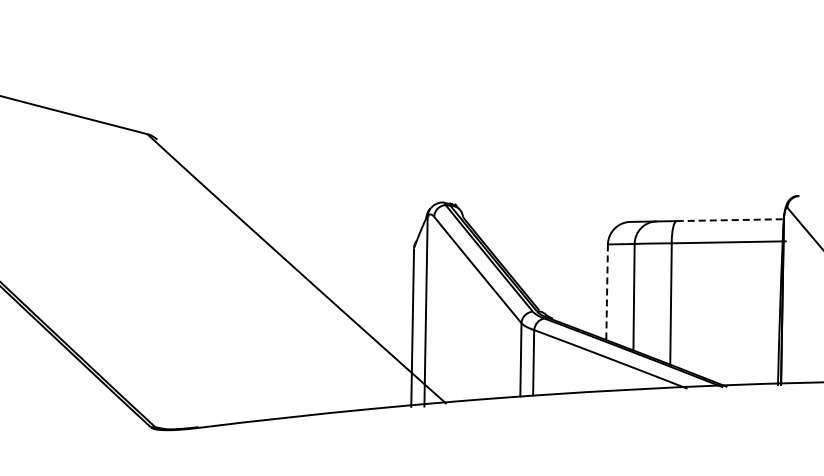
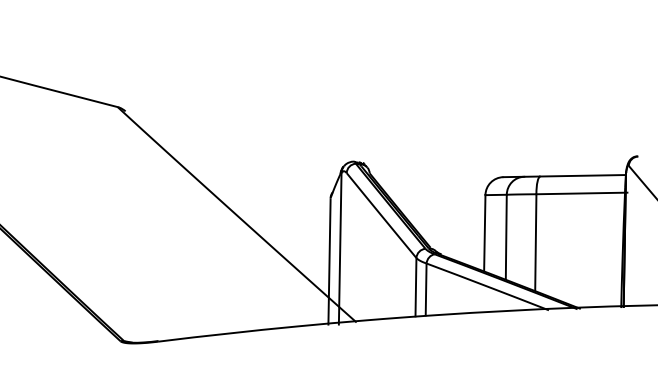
line: (730, 220) -> (583, 176), dashed -> solid
line: (607, 292) -> (485, 233), dashed -> solid

